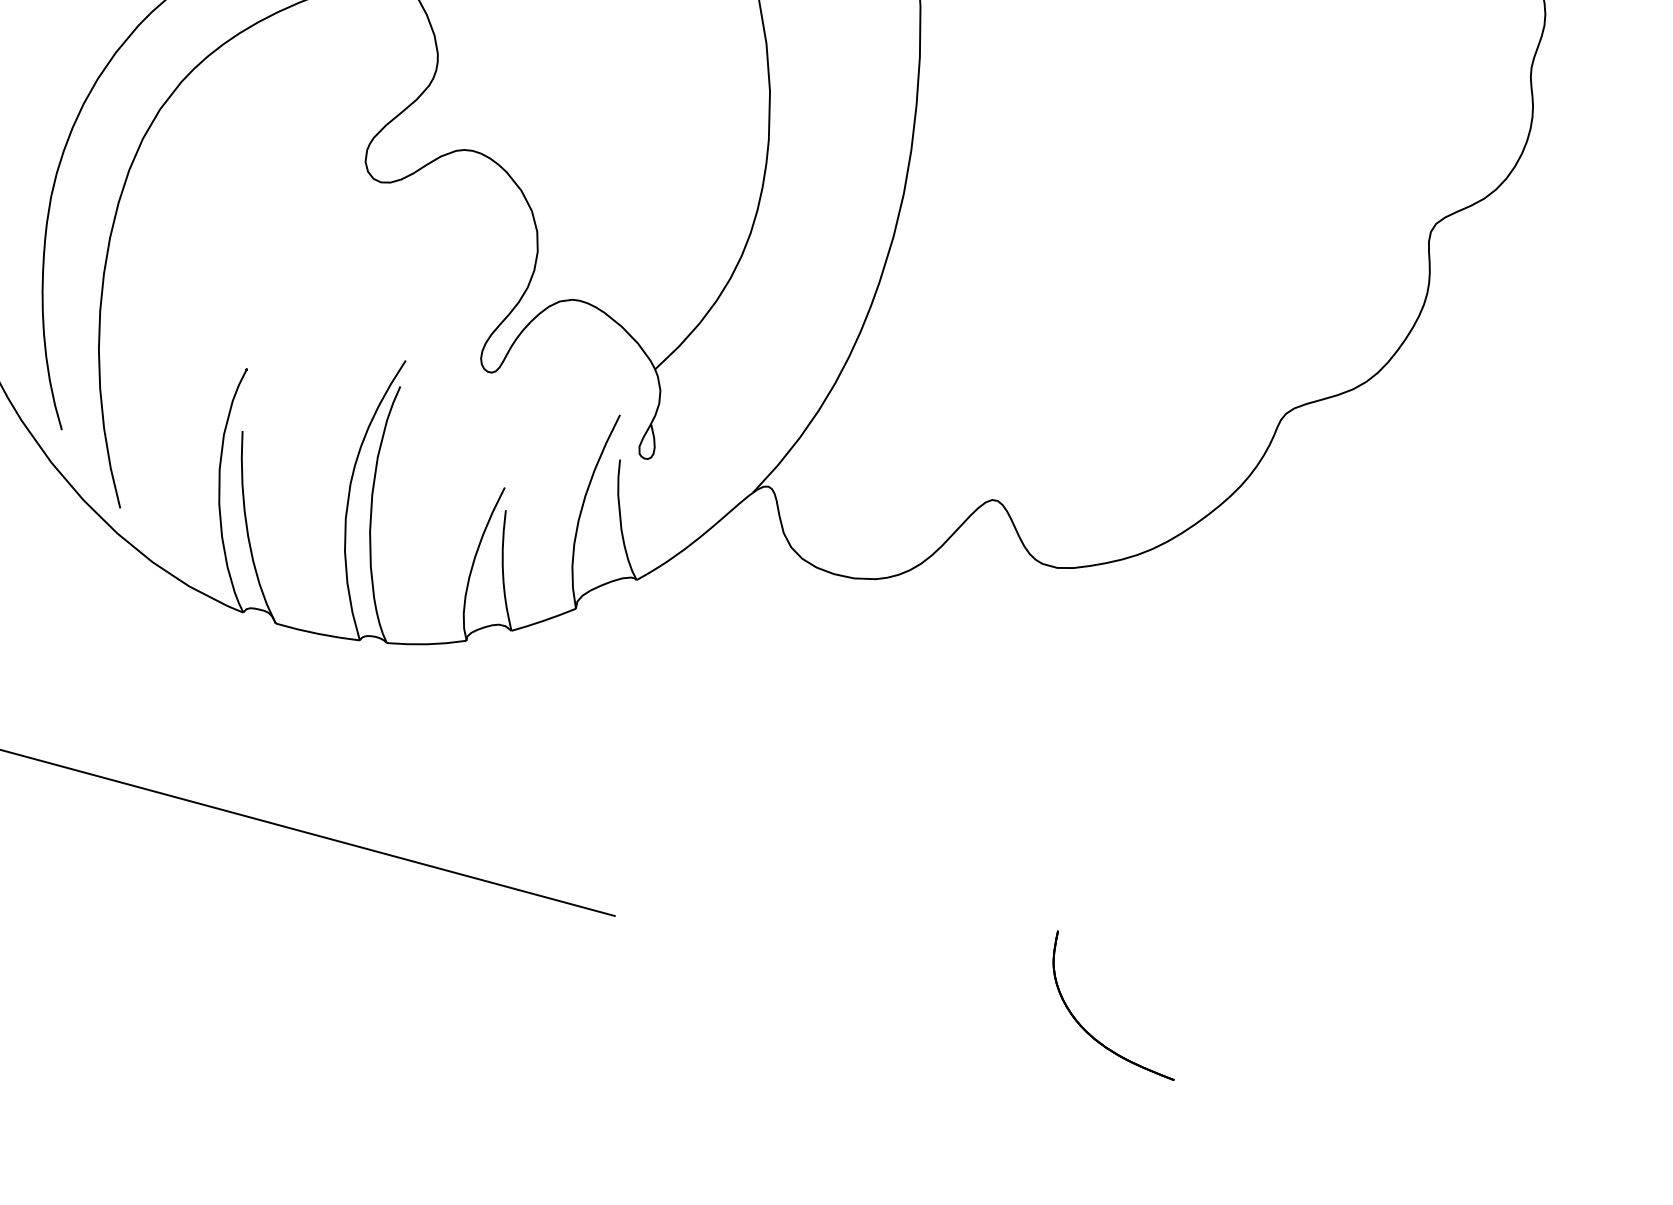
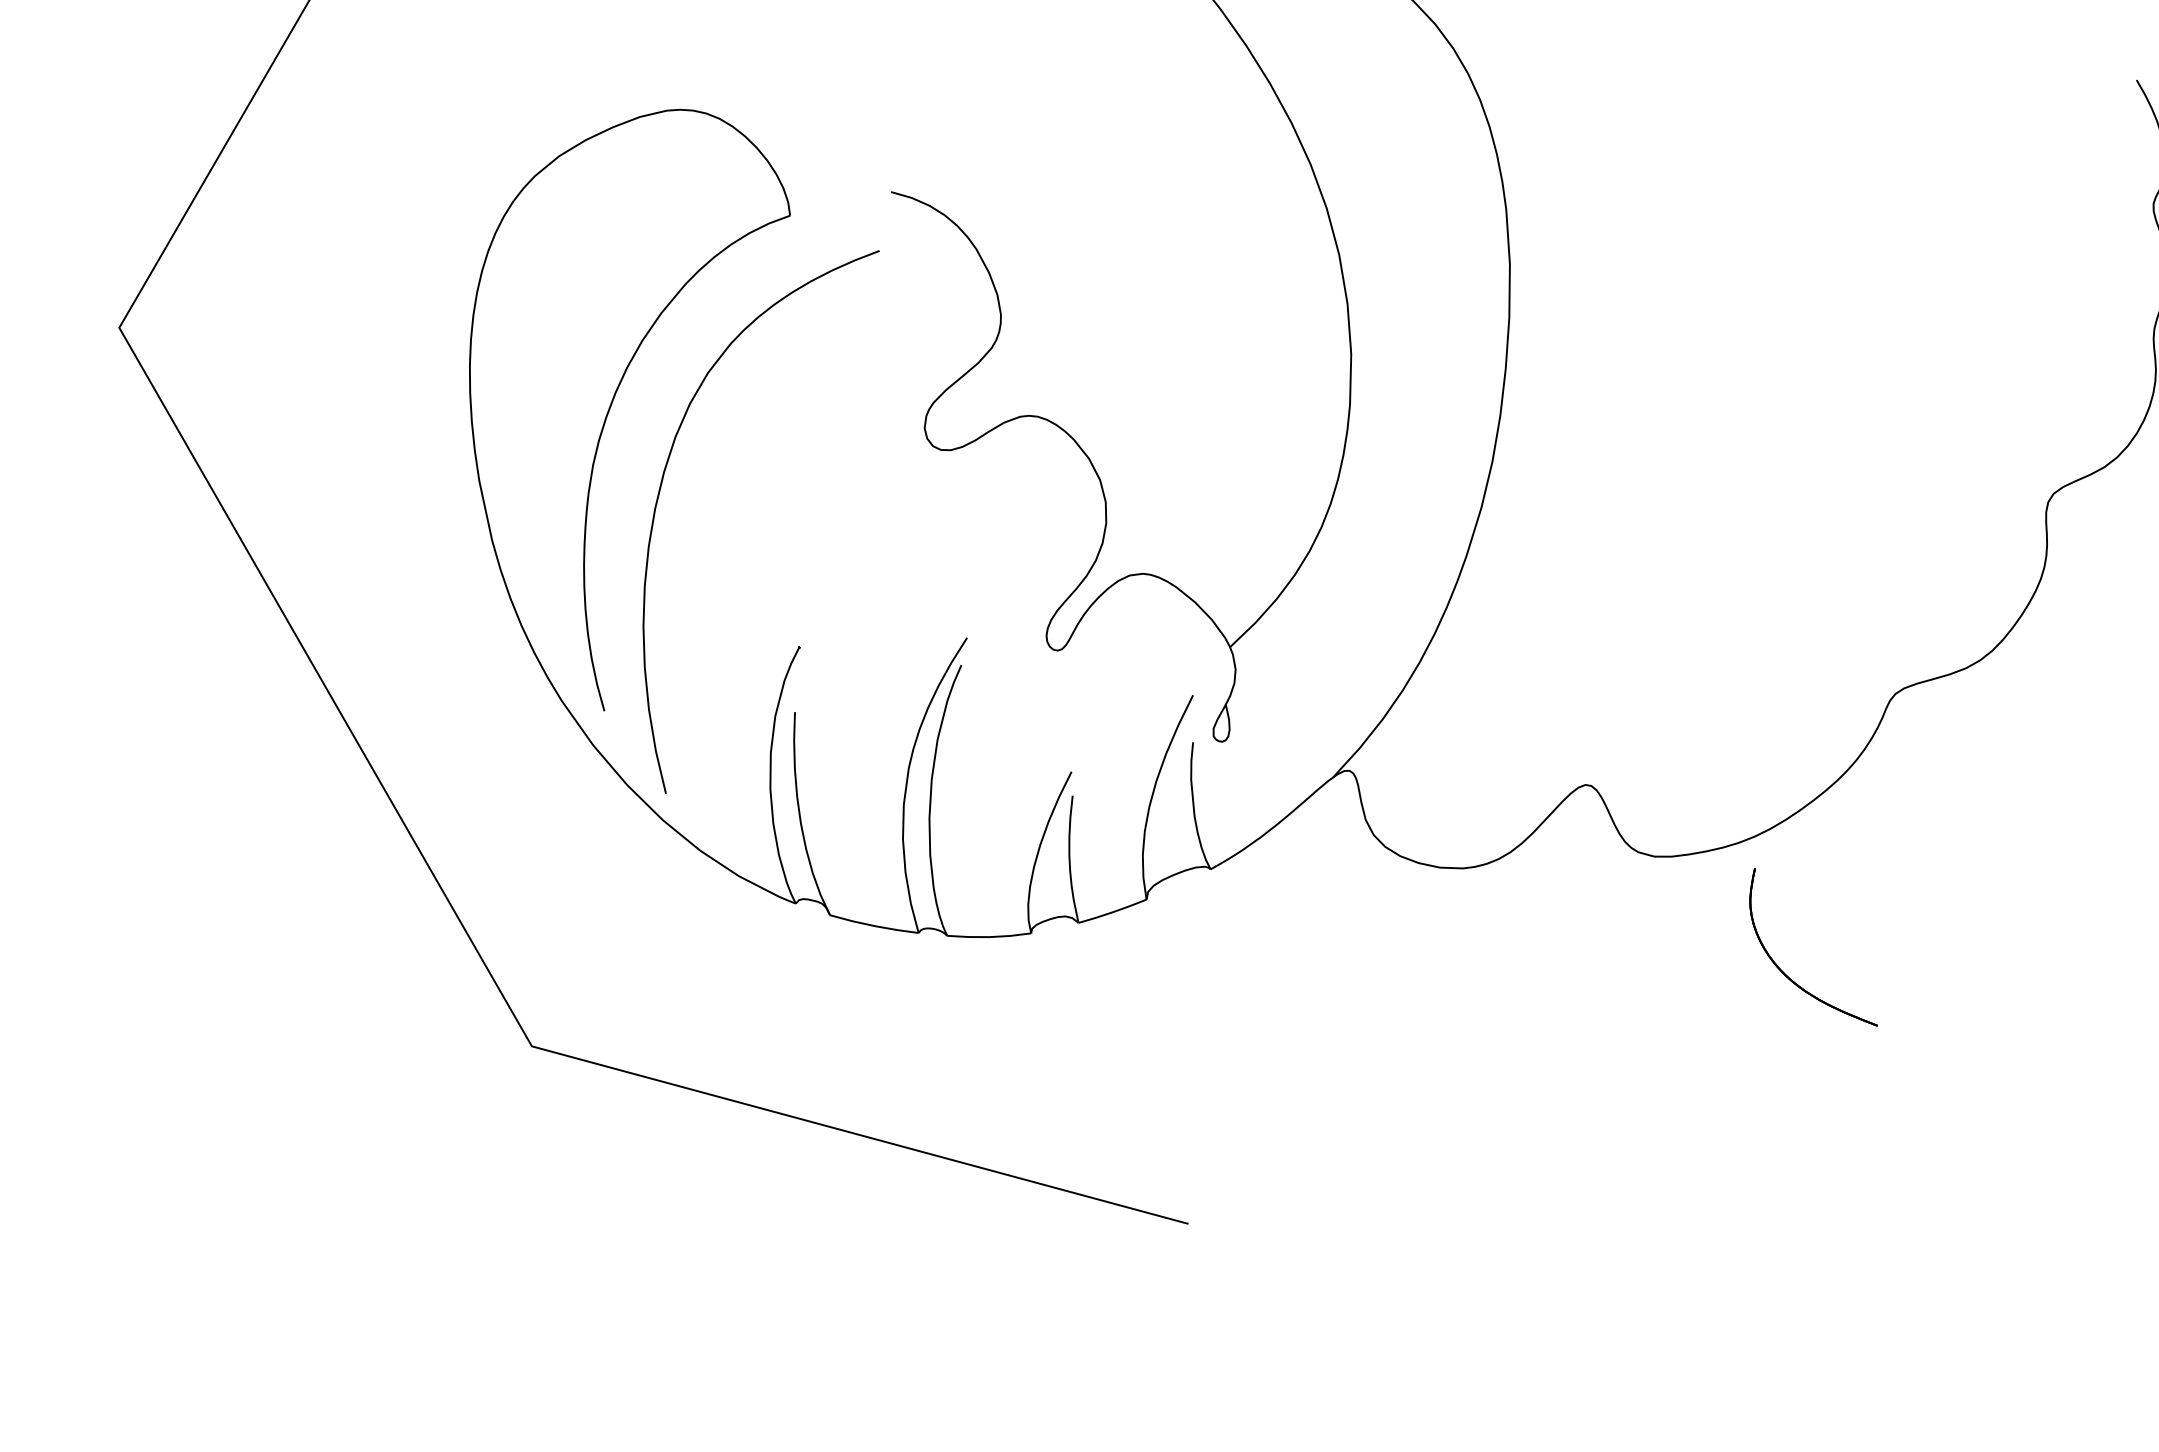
part: (1087, 1031) -> (1786, 974), moved

